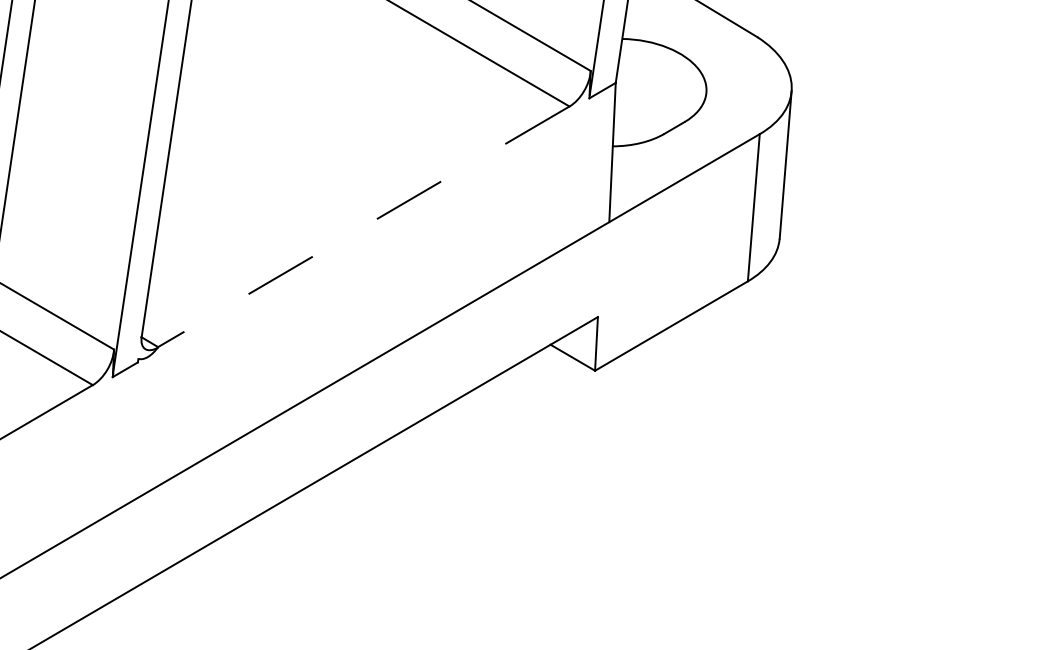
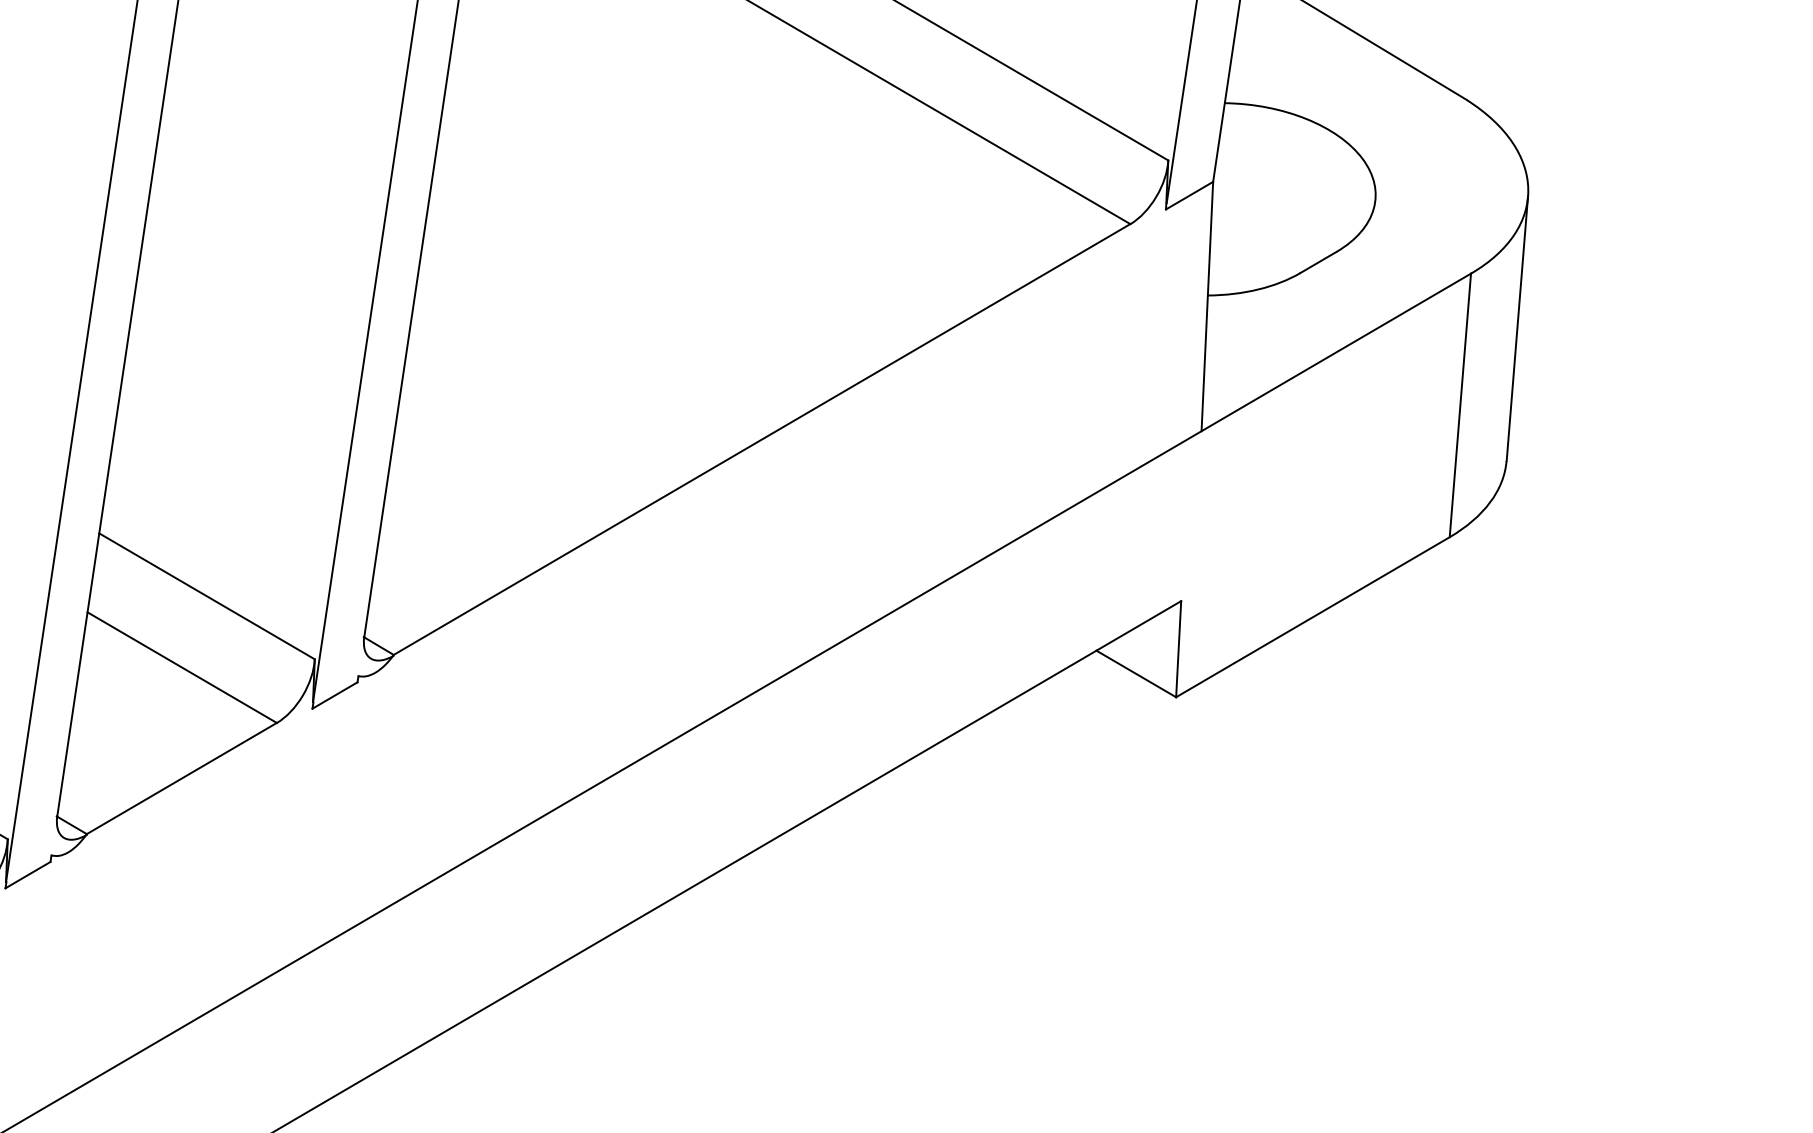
line: (363, 227) -> (761, 440), dashed -> solid

